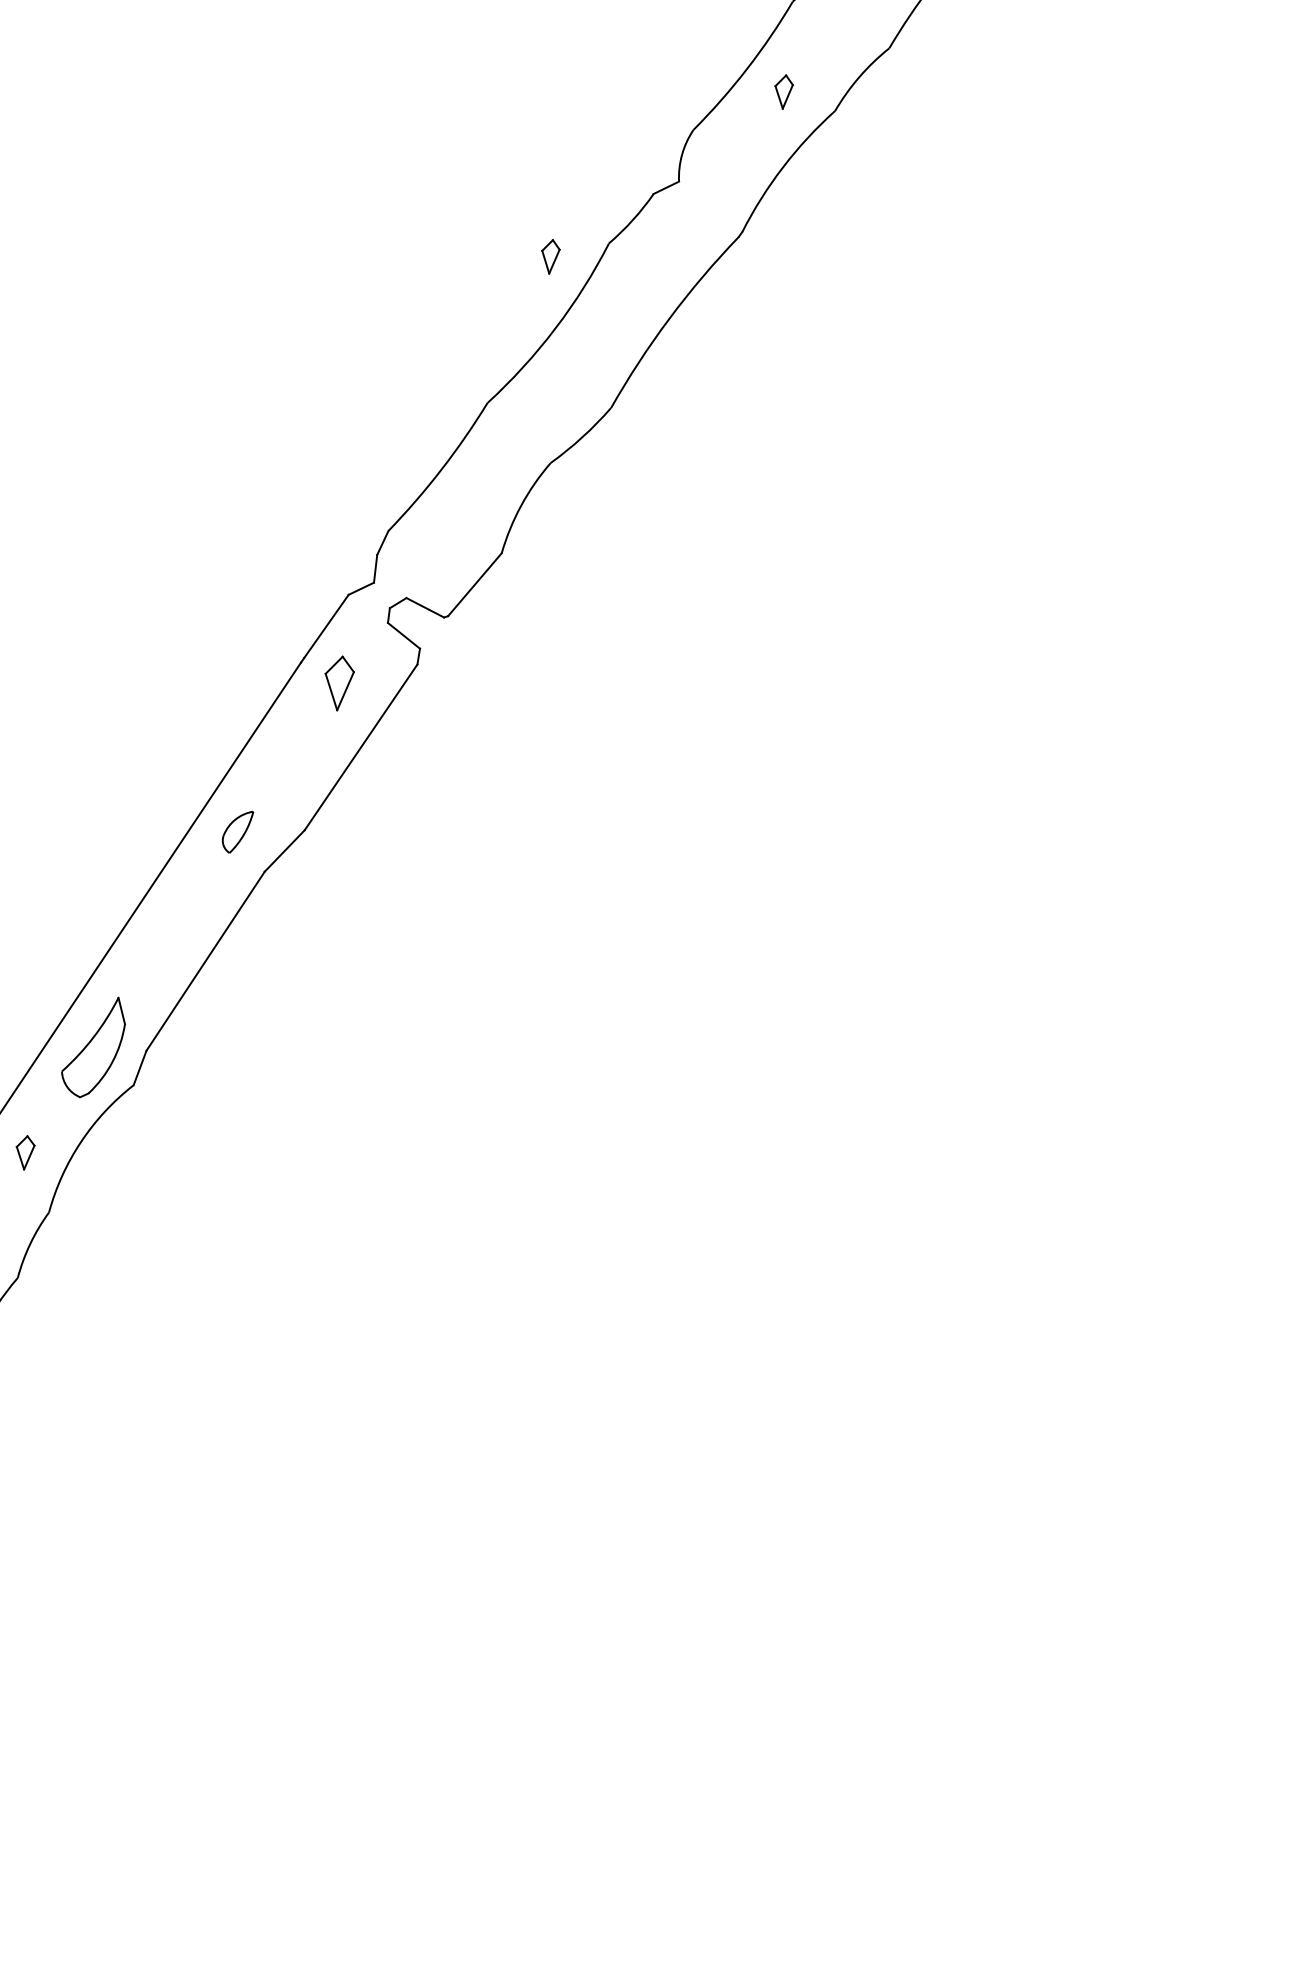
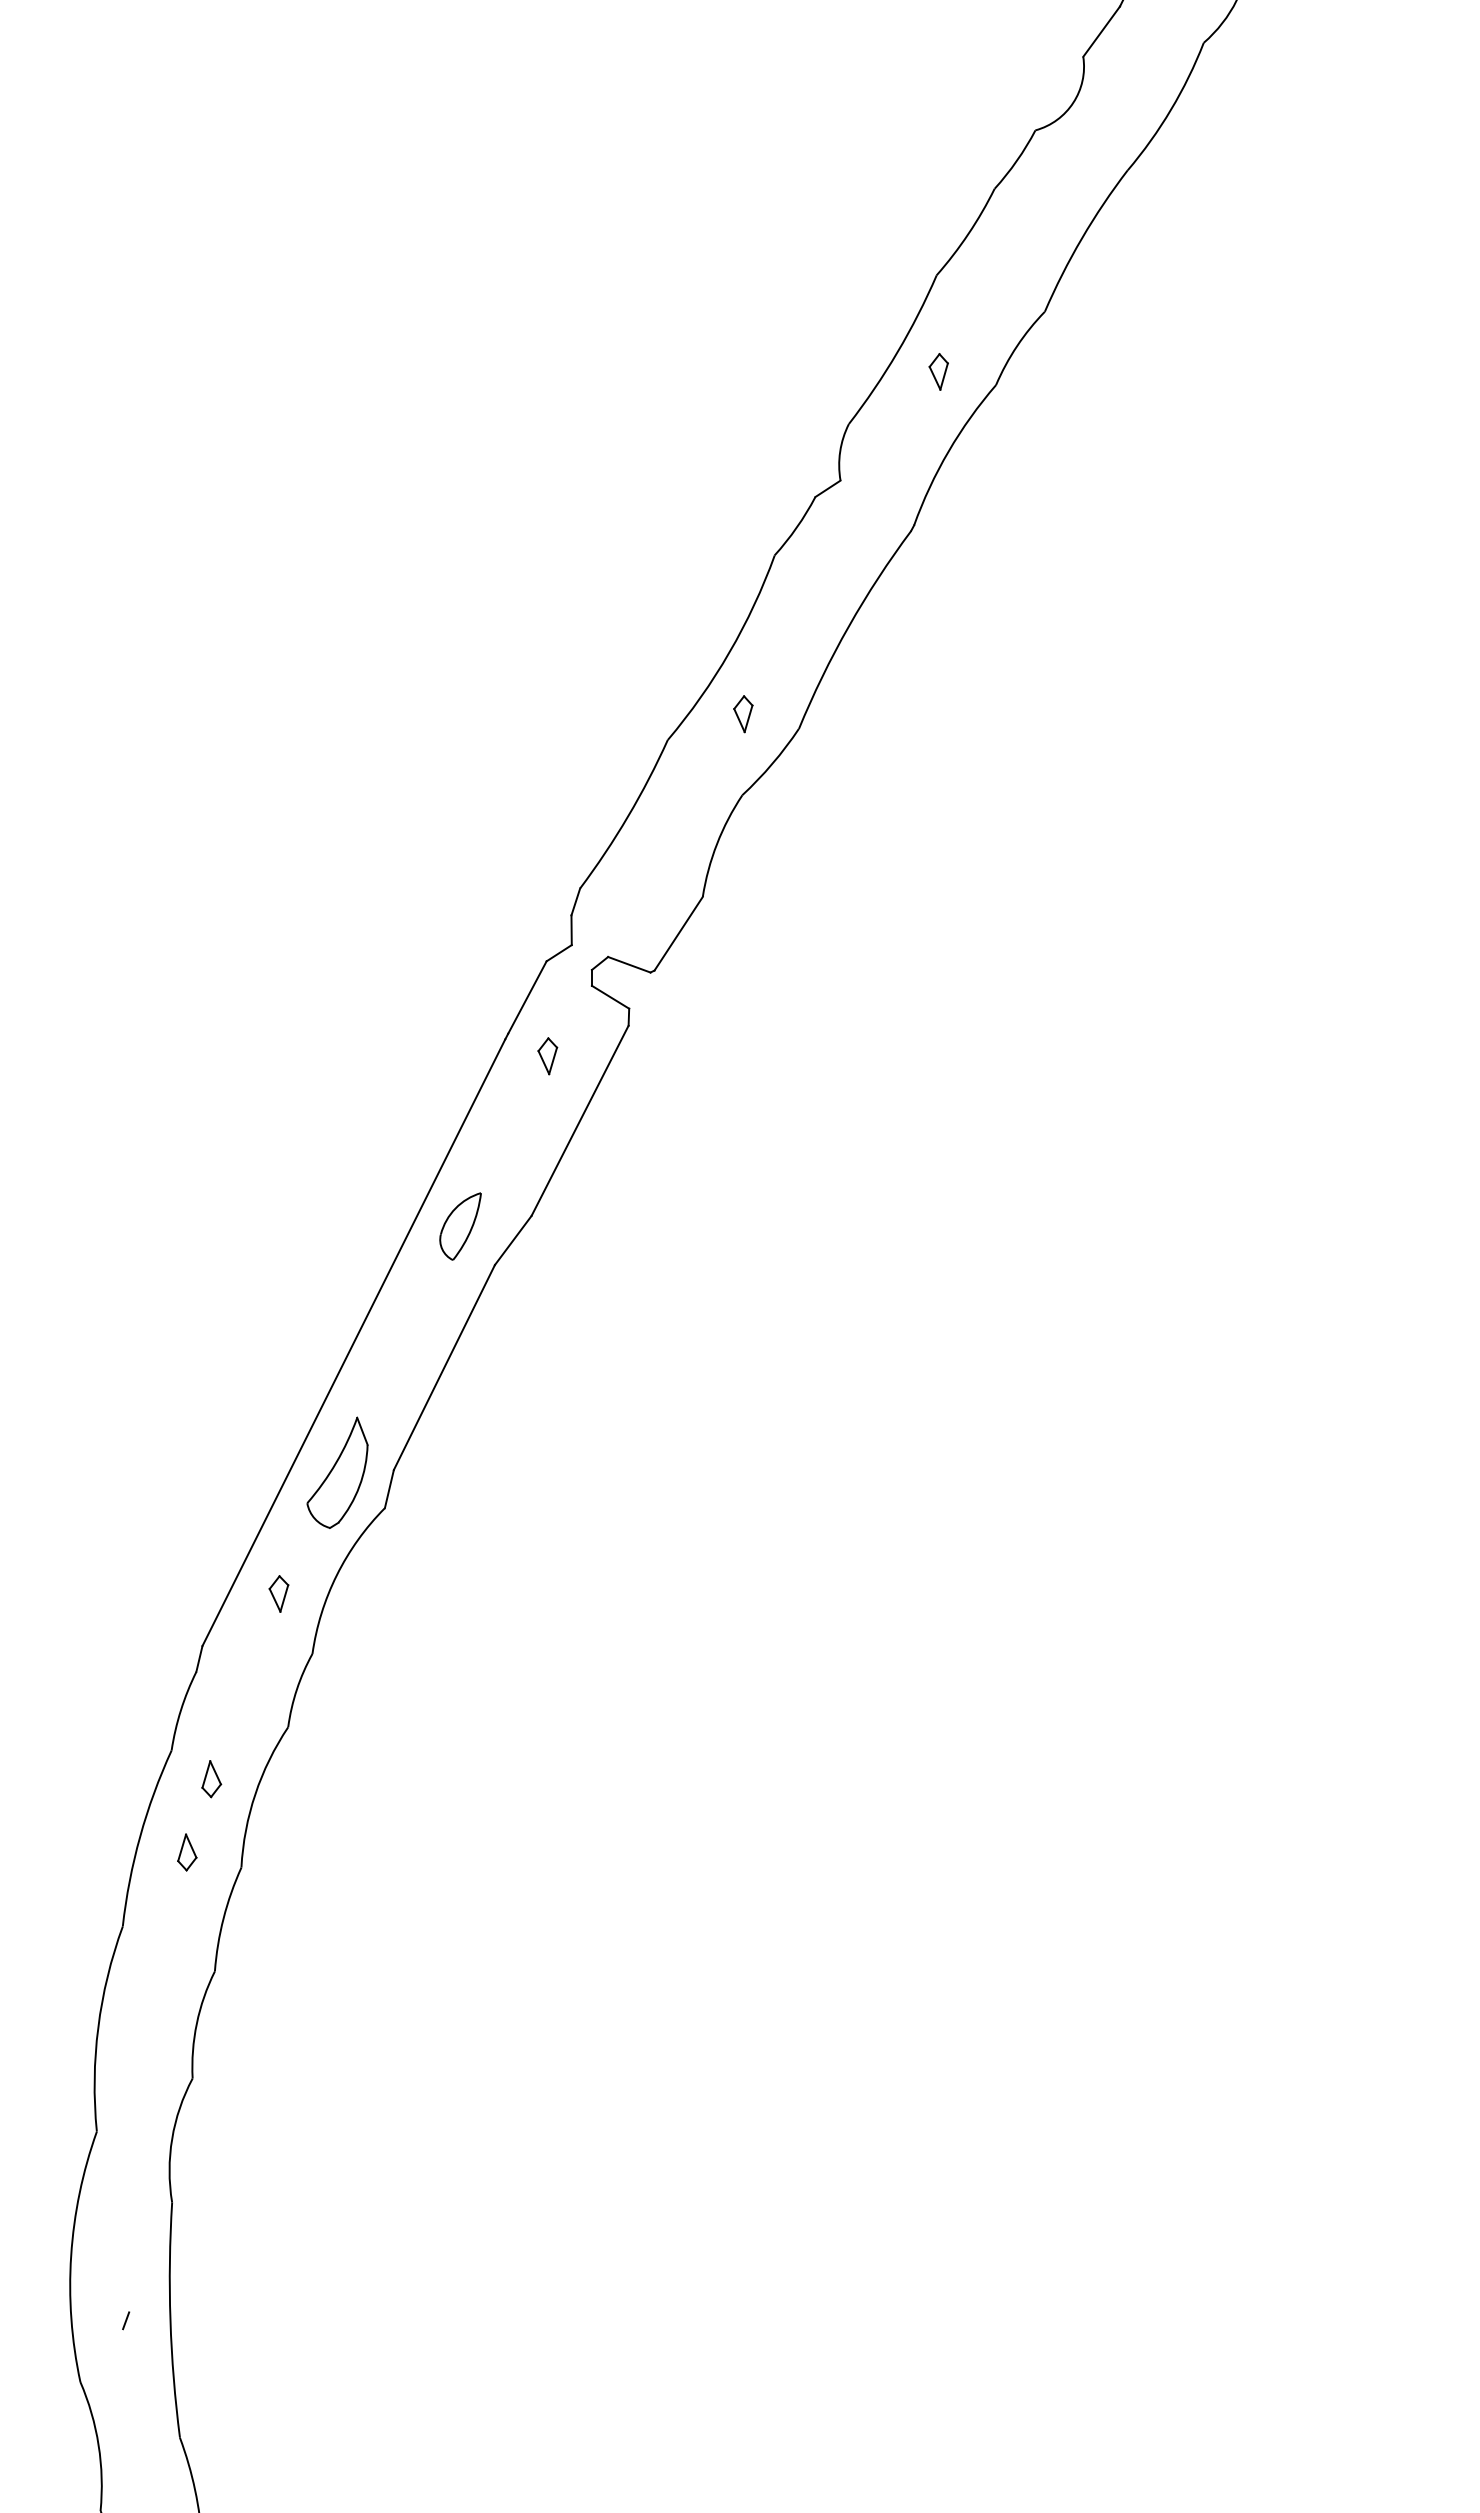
part: (550, 257) -> (743, 714), moved
part: (338, 683) -> (547, 1056), size x0.62
part: (237, 831) -> (460, 1226), size x1.43

